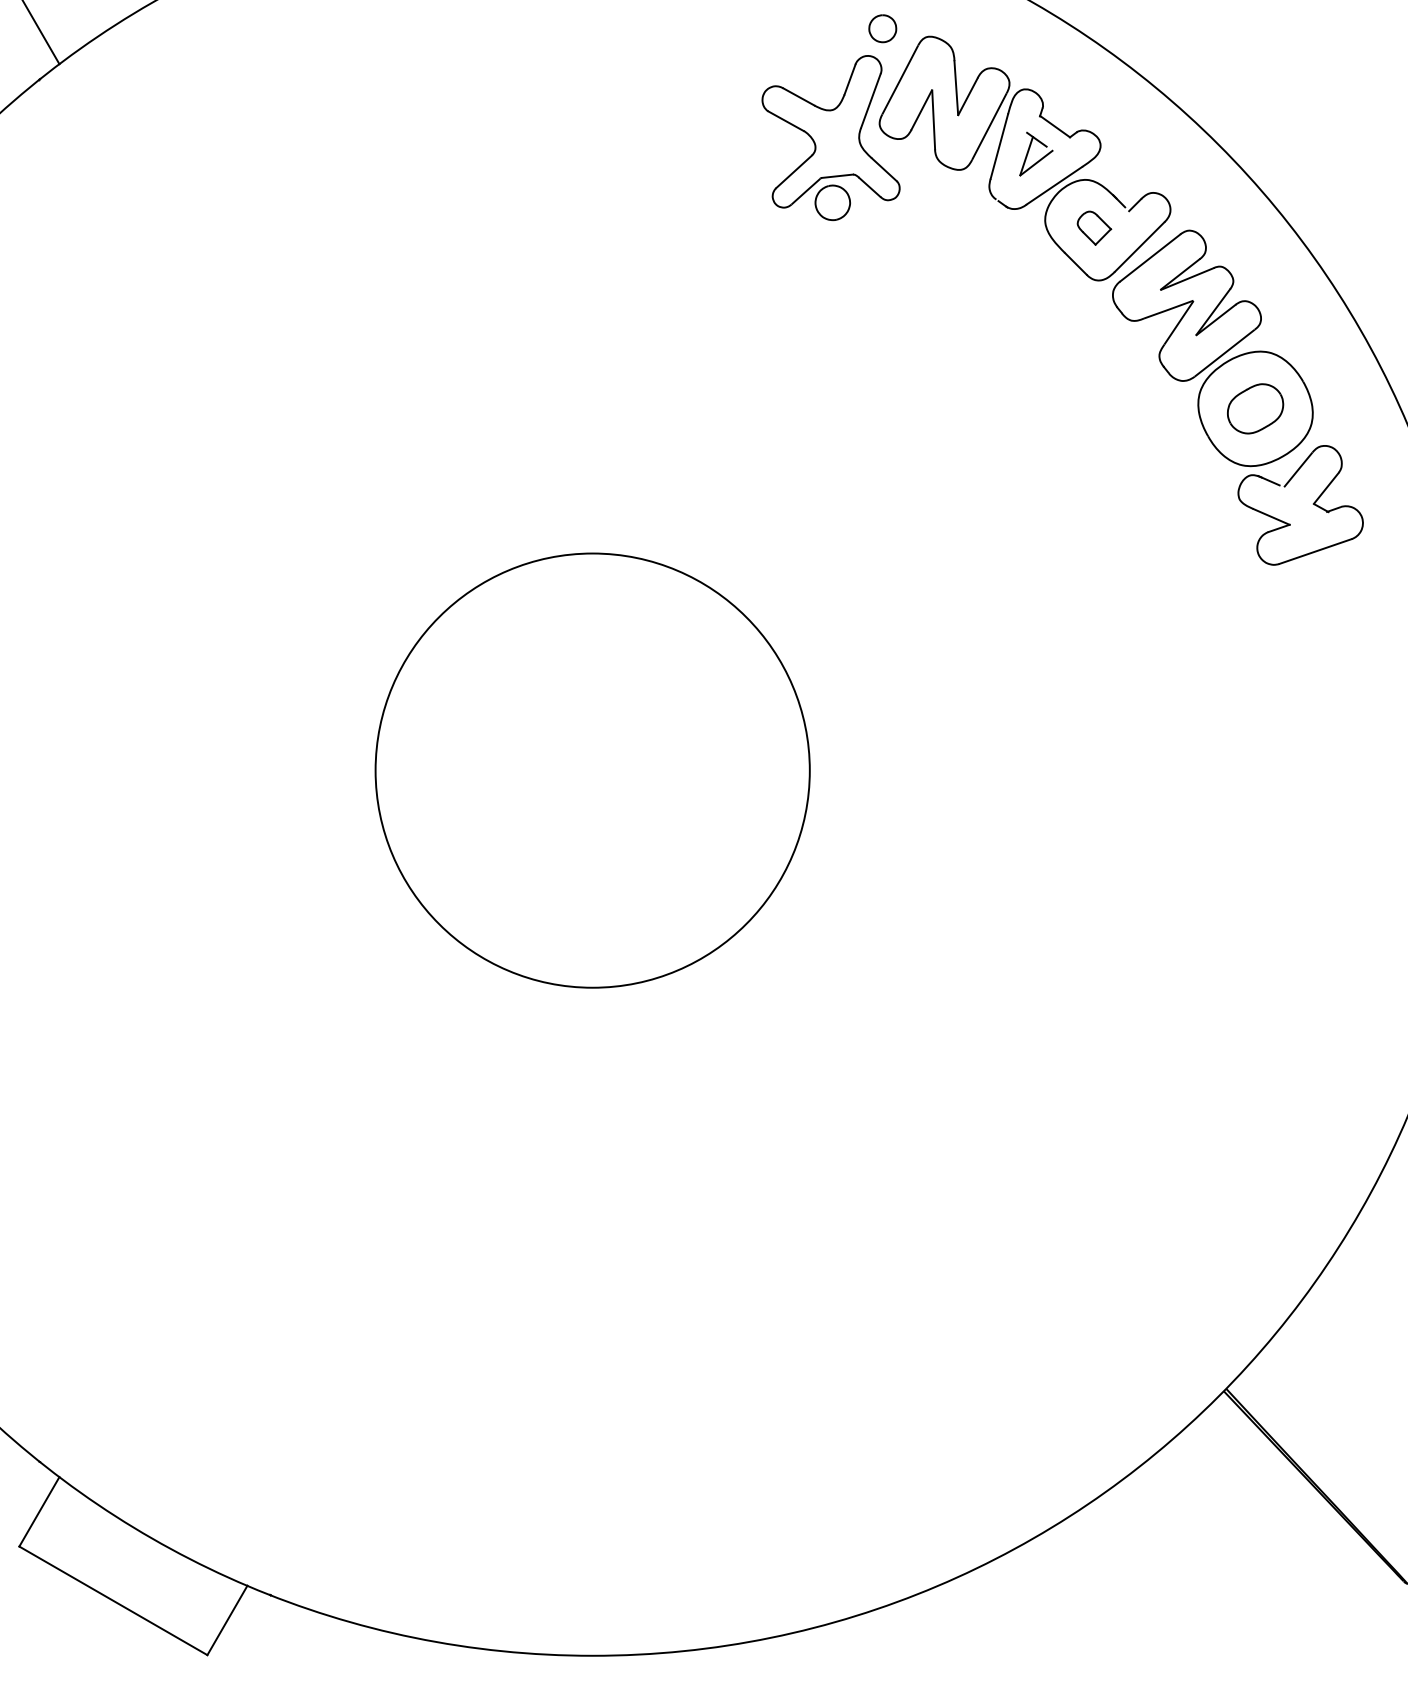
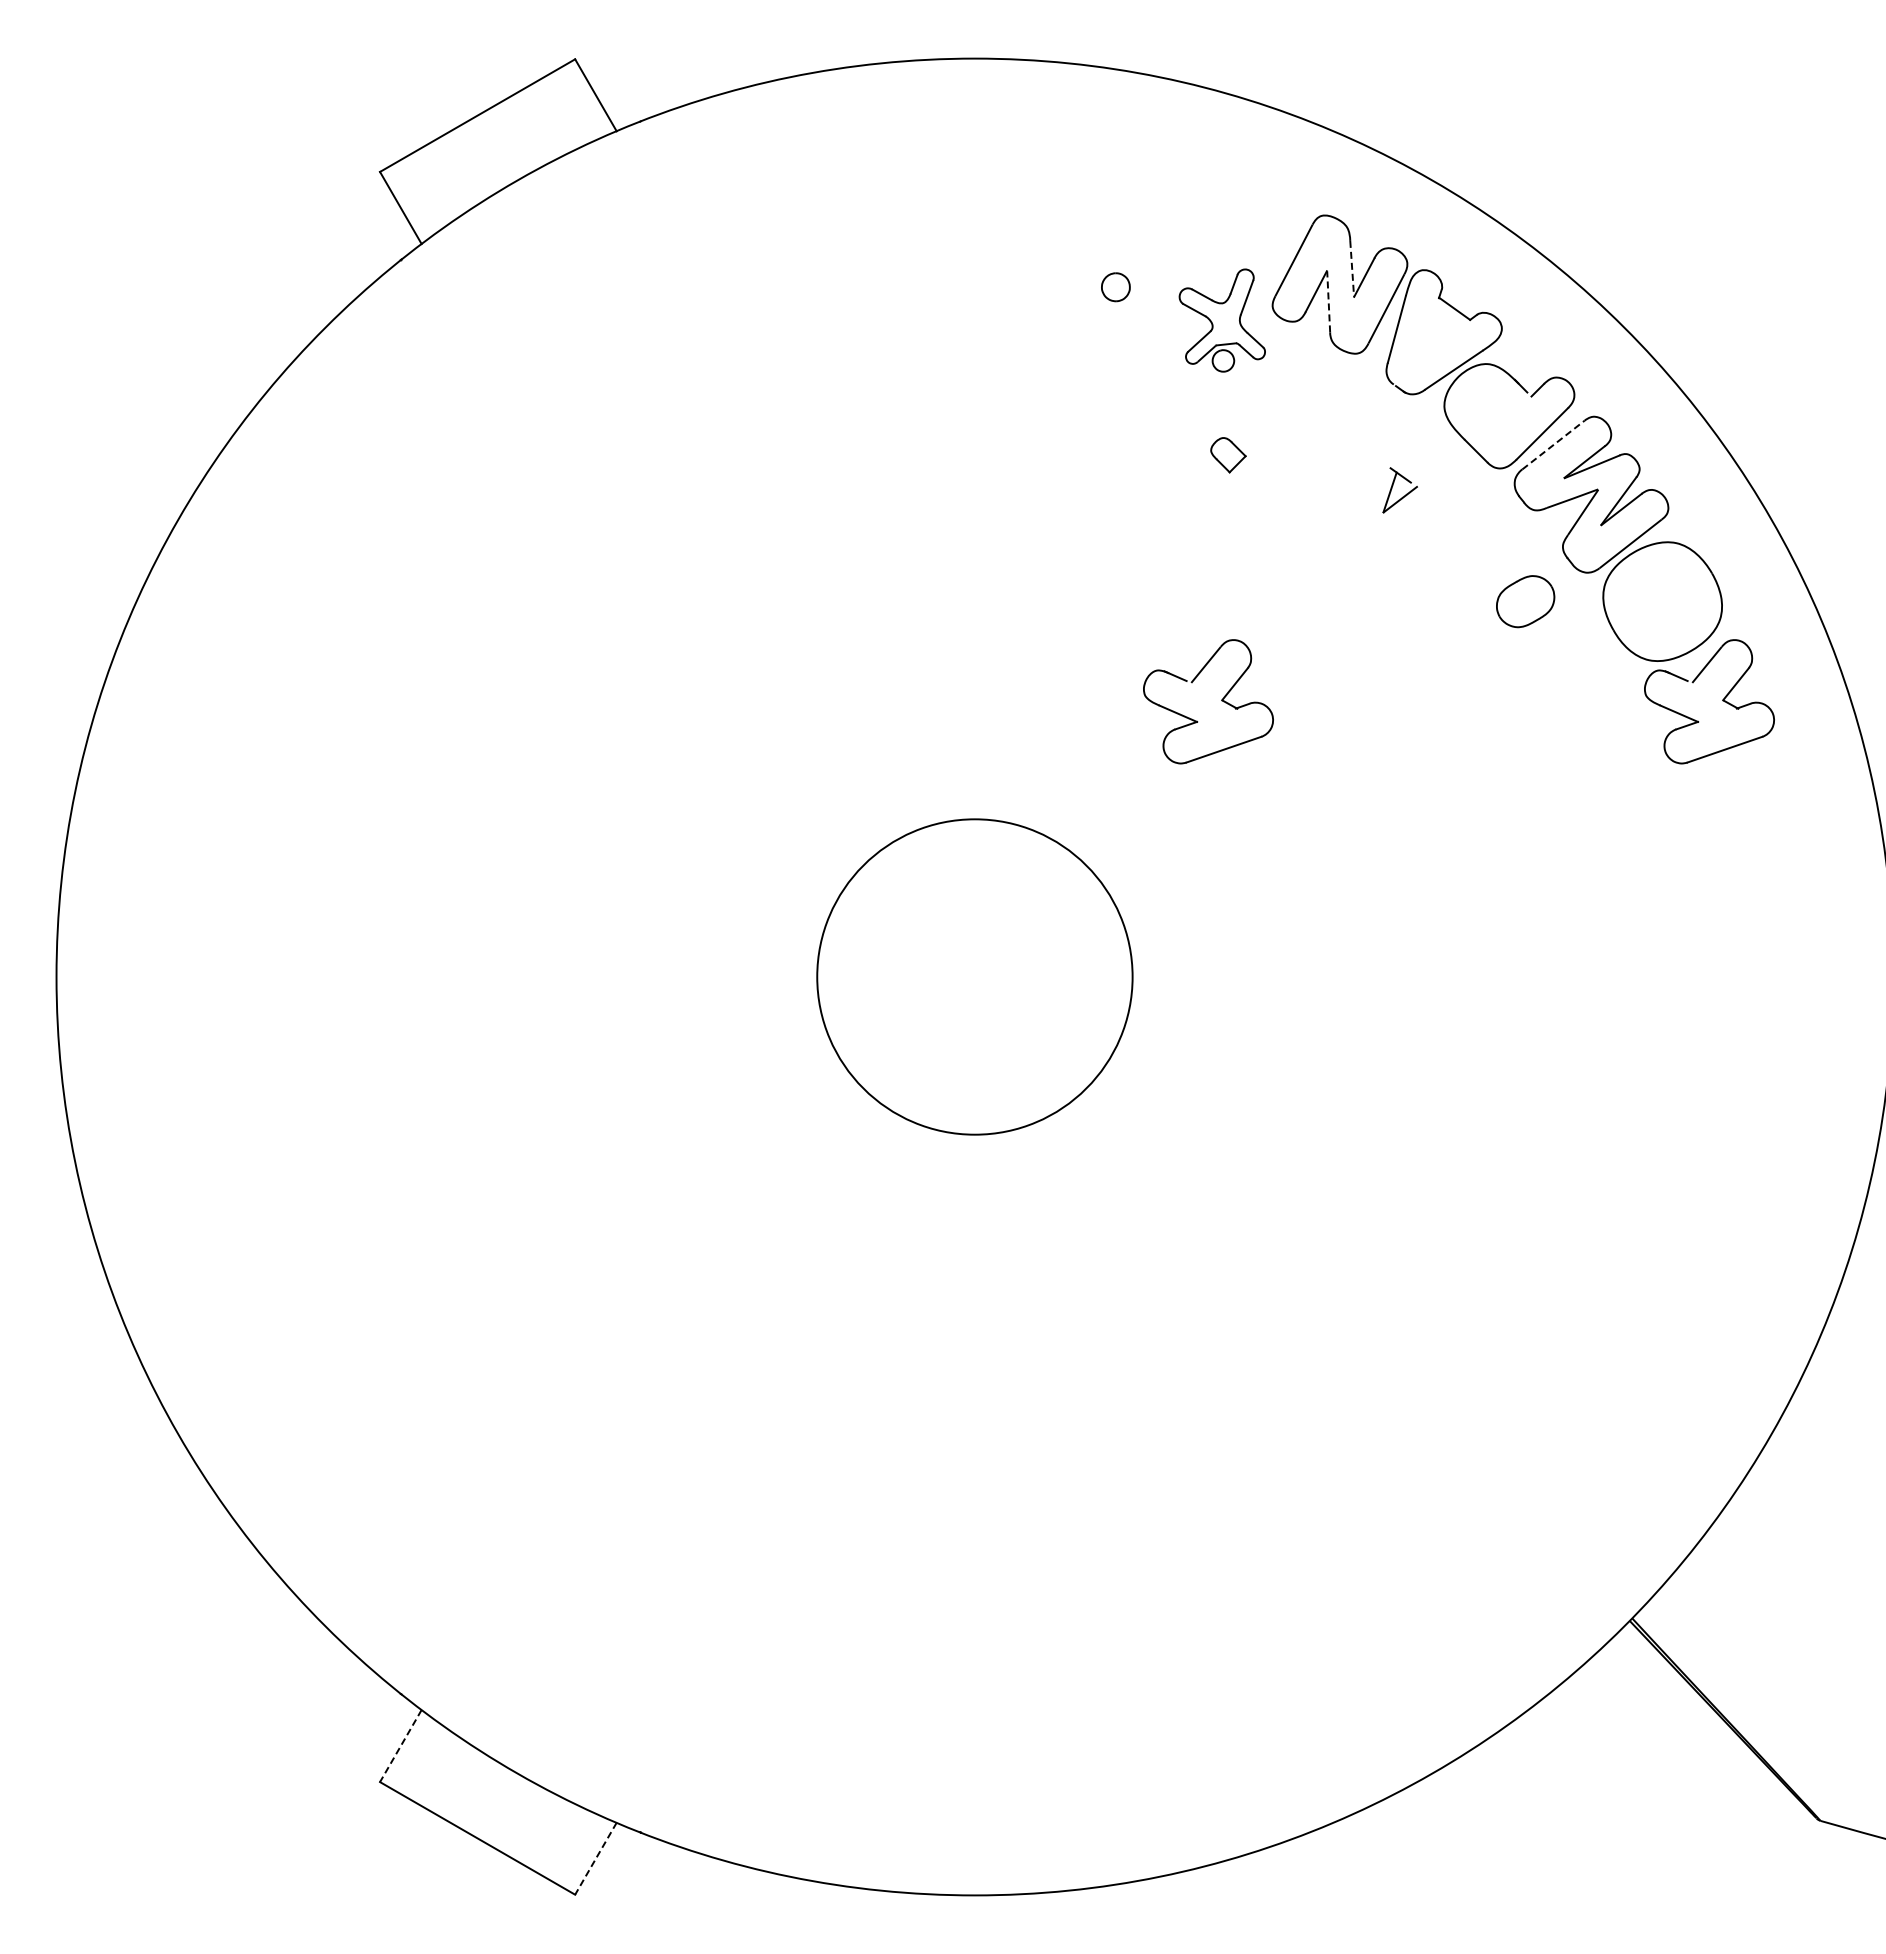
part: (882, 28) -> (1115, 287), moved
line: (956, 87) -> (1352, 268), solid -> dashed
line: (933, 119) -> (1328, 301), solid -> dashed
part: (831, 137) -> (1222, 320), size x0.6
part: (1038, 160) -> (1402, 496), moved
part: (1094, 228) -> (1228, 455), moved
line: (1150, 257) -> (1553, 444), solid -> dashed
part: (1255, 408) -> (1525, 601), moved
part: (830, 505) -> (1221, 701), added
circle: (592, 770) -> (974, 976), size x0.7
line: (39, 1512) -> (400, 1746), solid -> dashed
line: (227, 1620) -> (595, 1858), solid -> dashed

